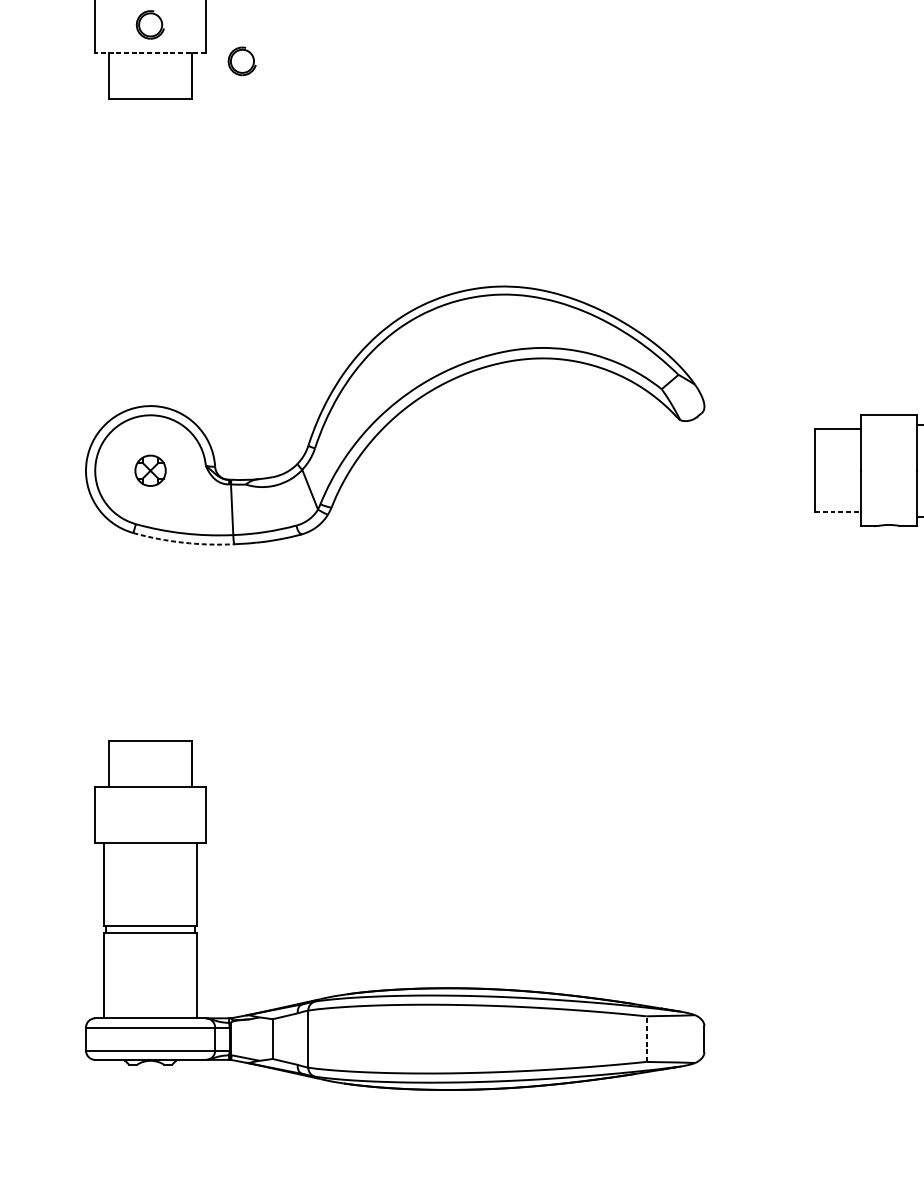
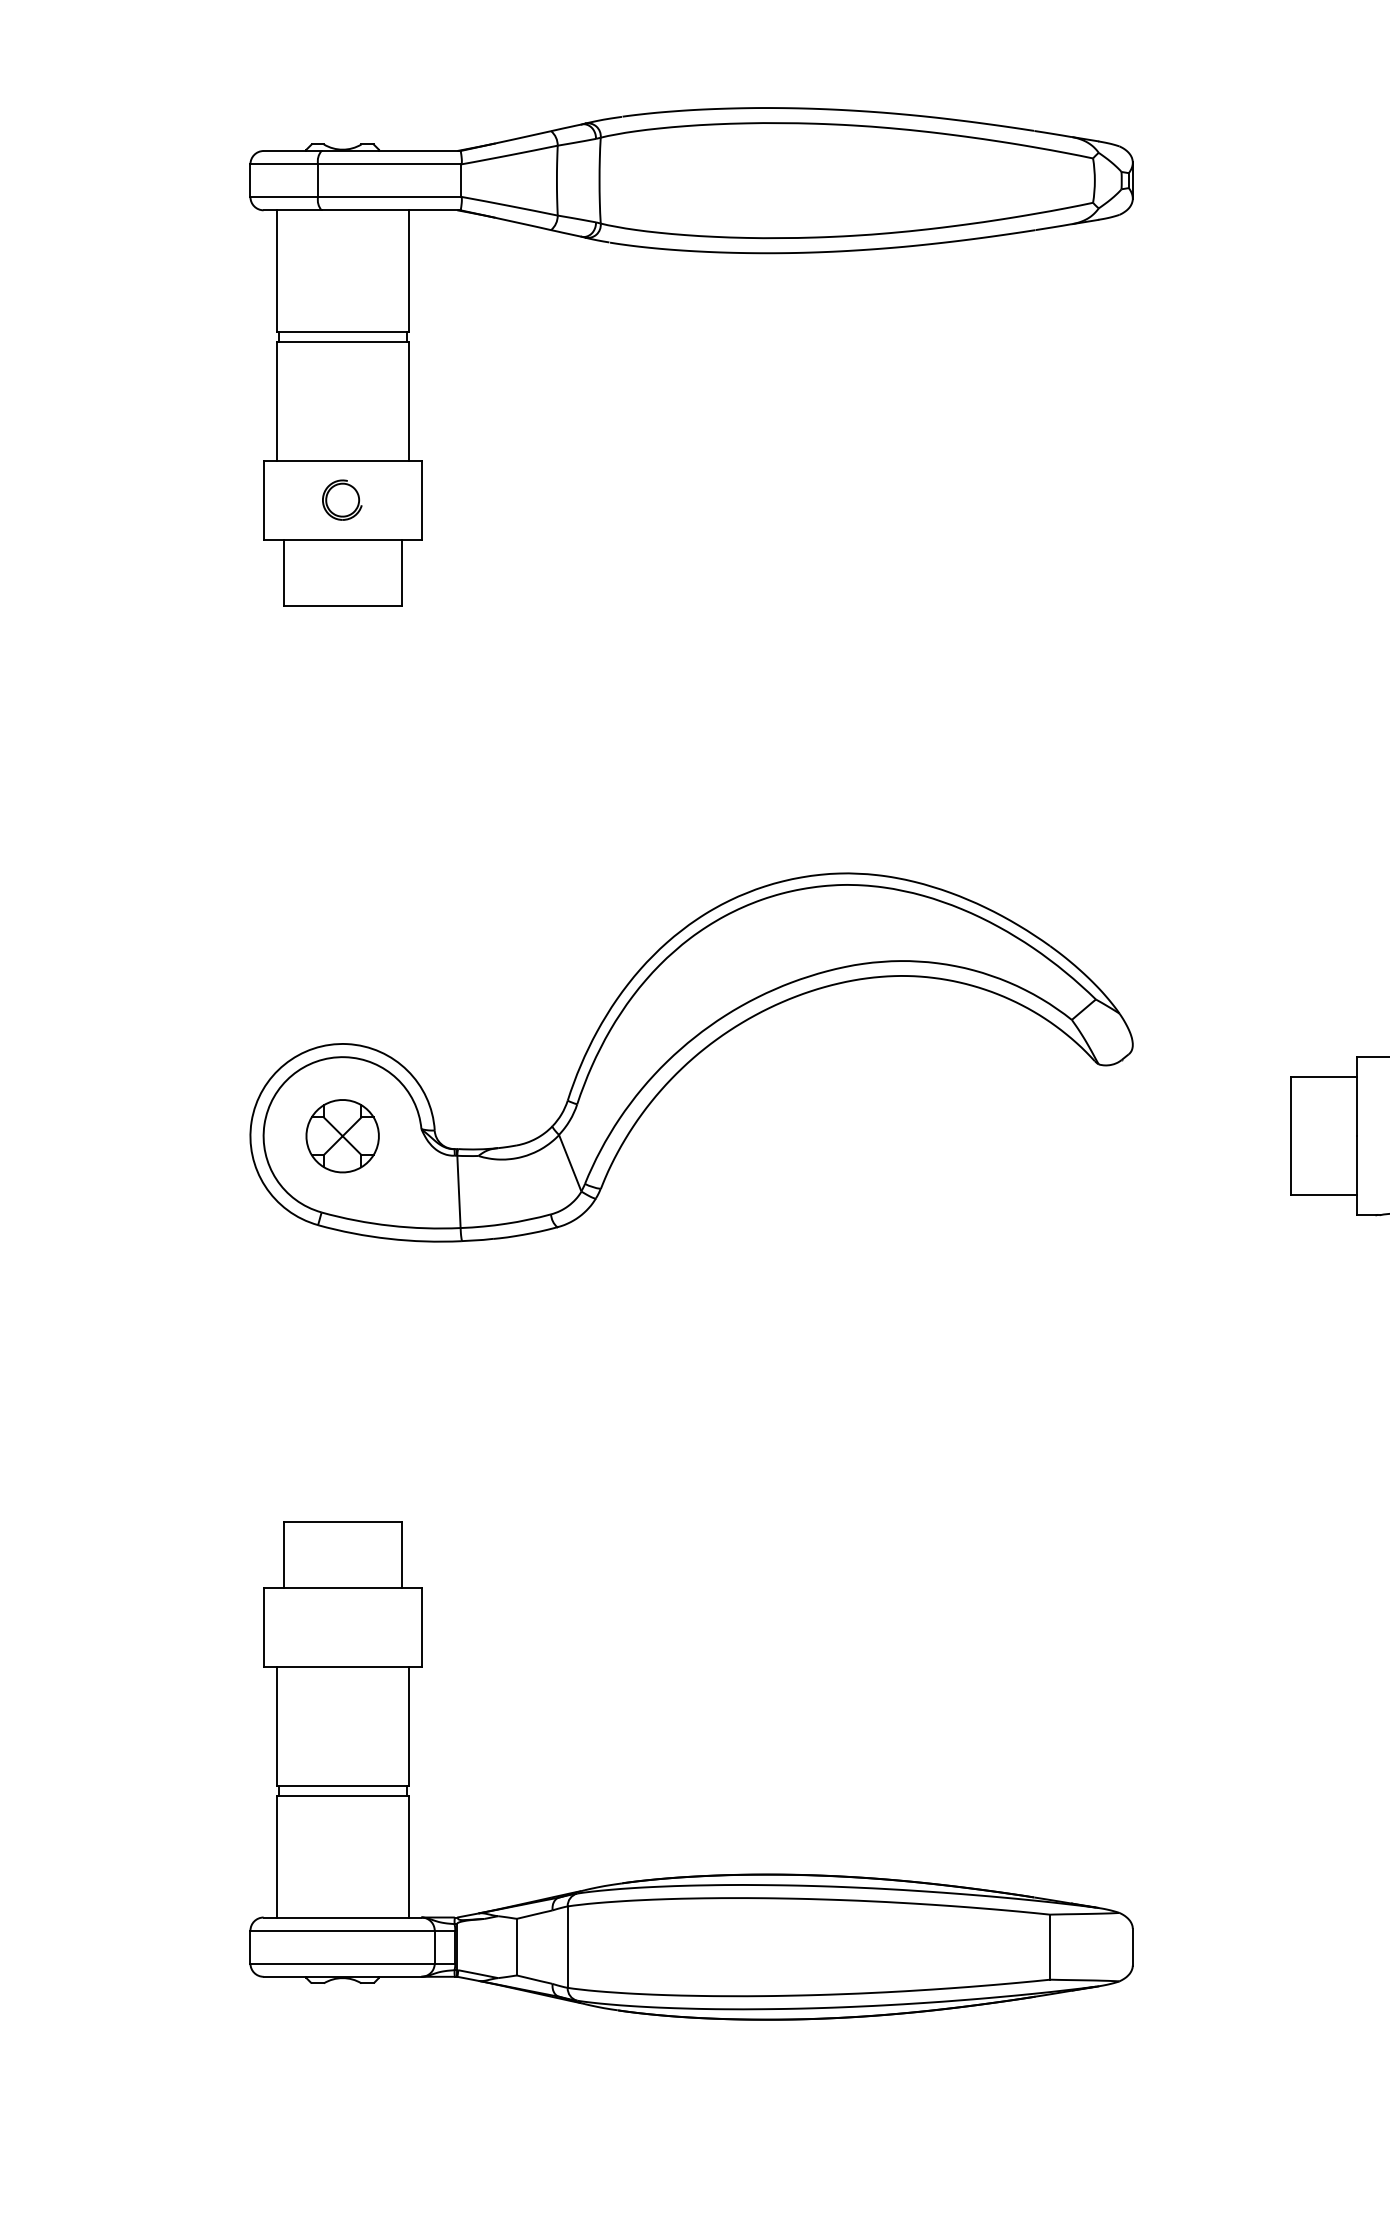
line: (150, 52) -> (342, 539), dashed -> solid
part: (242, 60) -> (473, 551), removed
part: (150, 470) -> (342, 1136), size x1.67
line: (838, 512) -> (1323, 1195), dashed -> solid
arc: (183, 542) -> (389, 1238), dashed -> solid
line: (646, 1039) -> (1050, 1947), dashed -> solid

